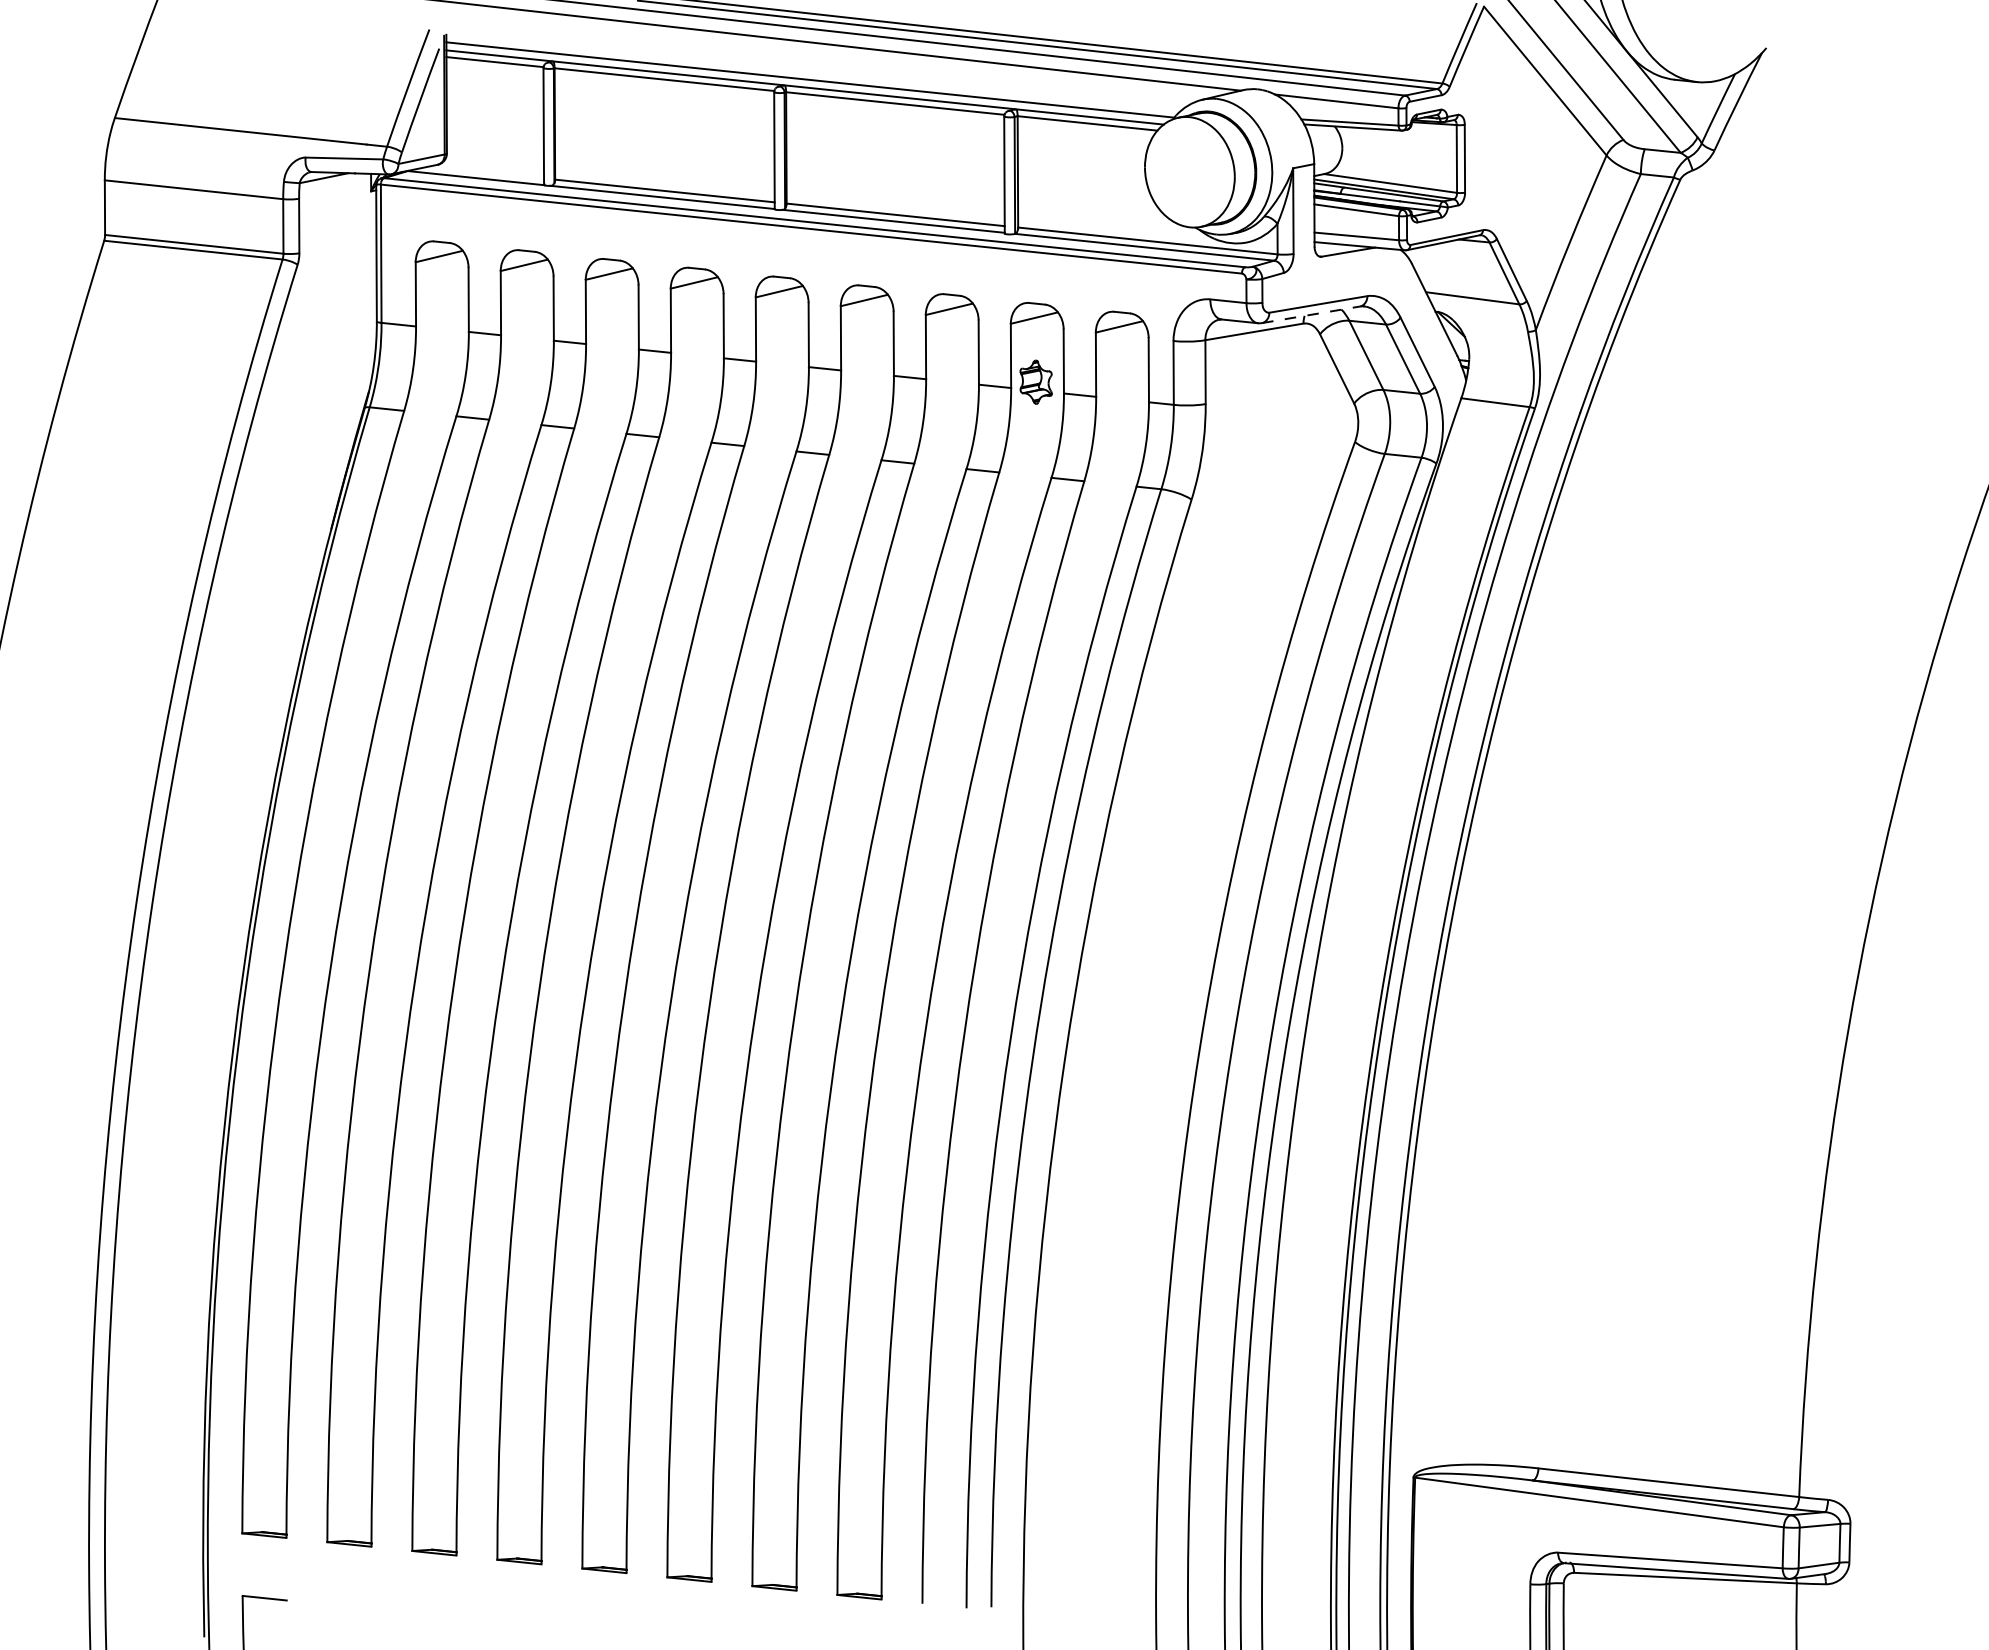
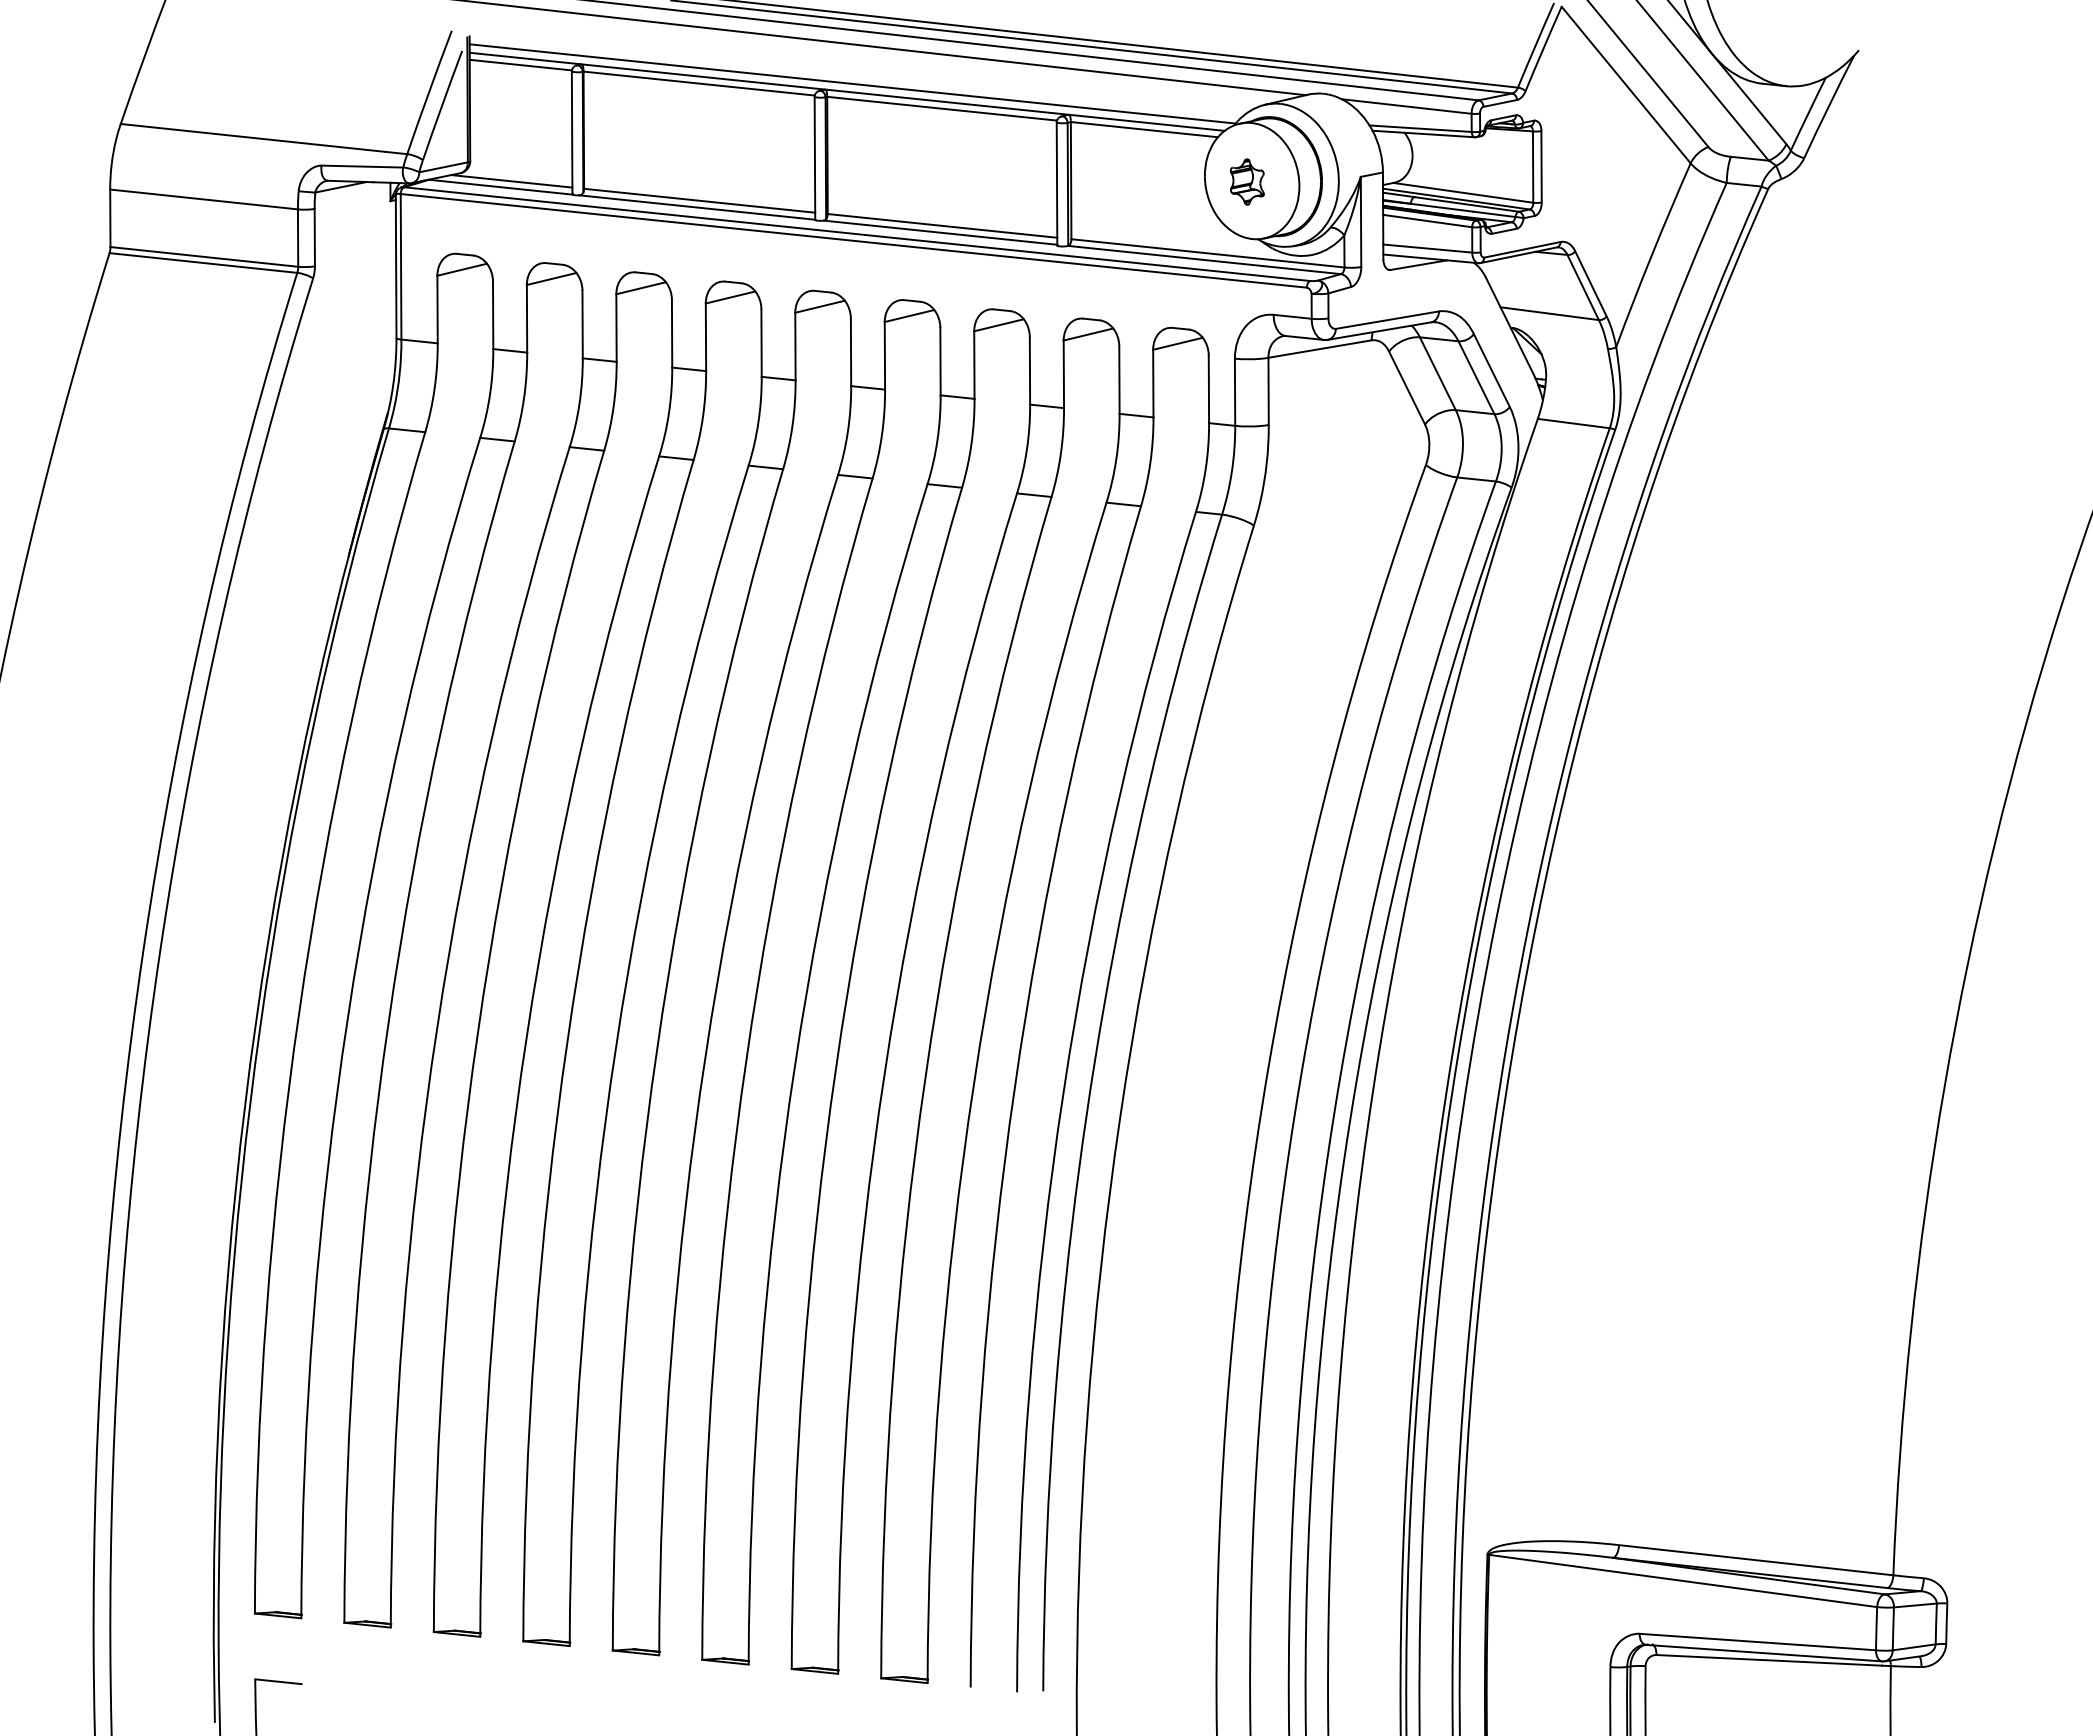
line: (486, 172) -> (511, 181), added
line: (1311, 314) -> (1380, 330), dashed -> solid
part: (1036, 381) -> (1247, 181), moved

